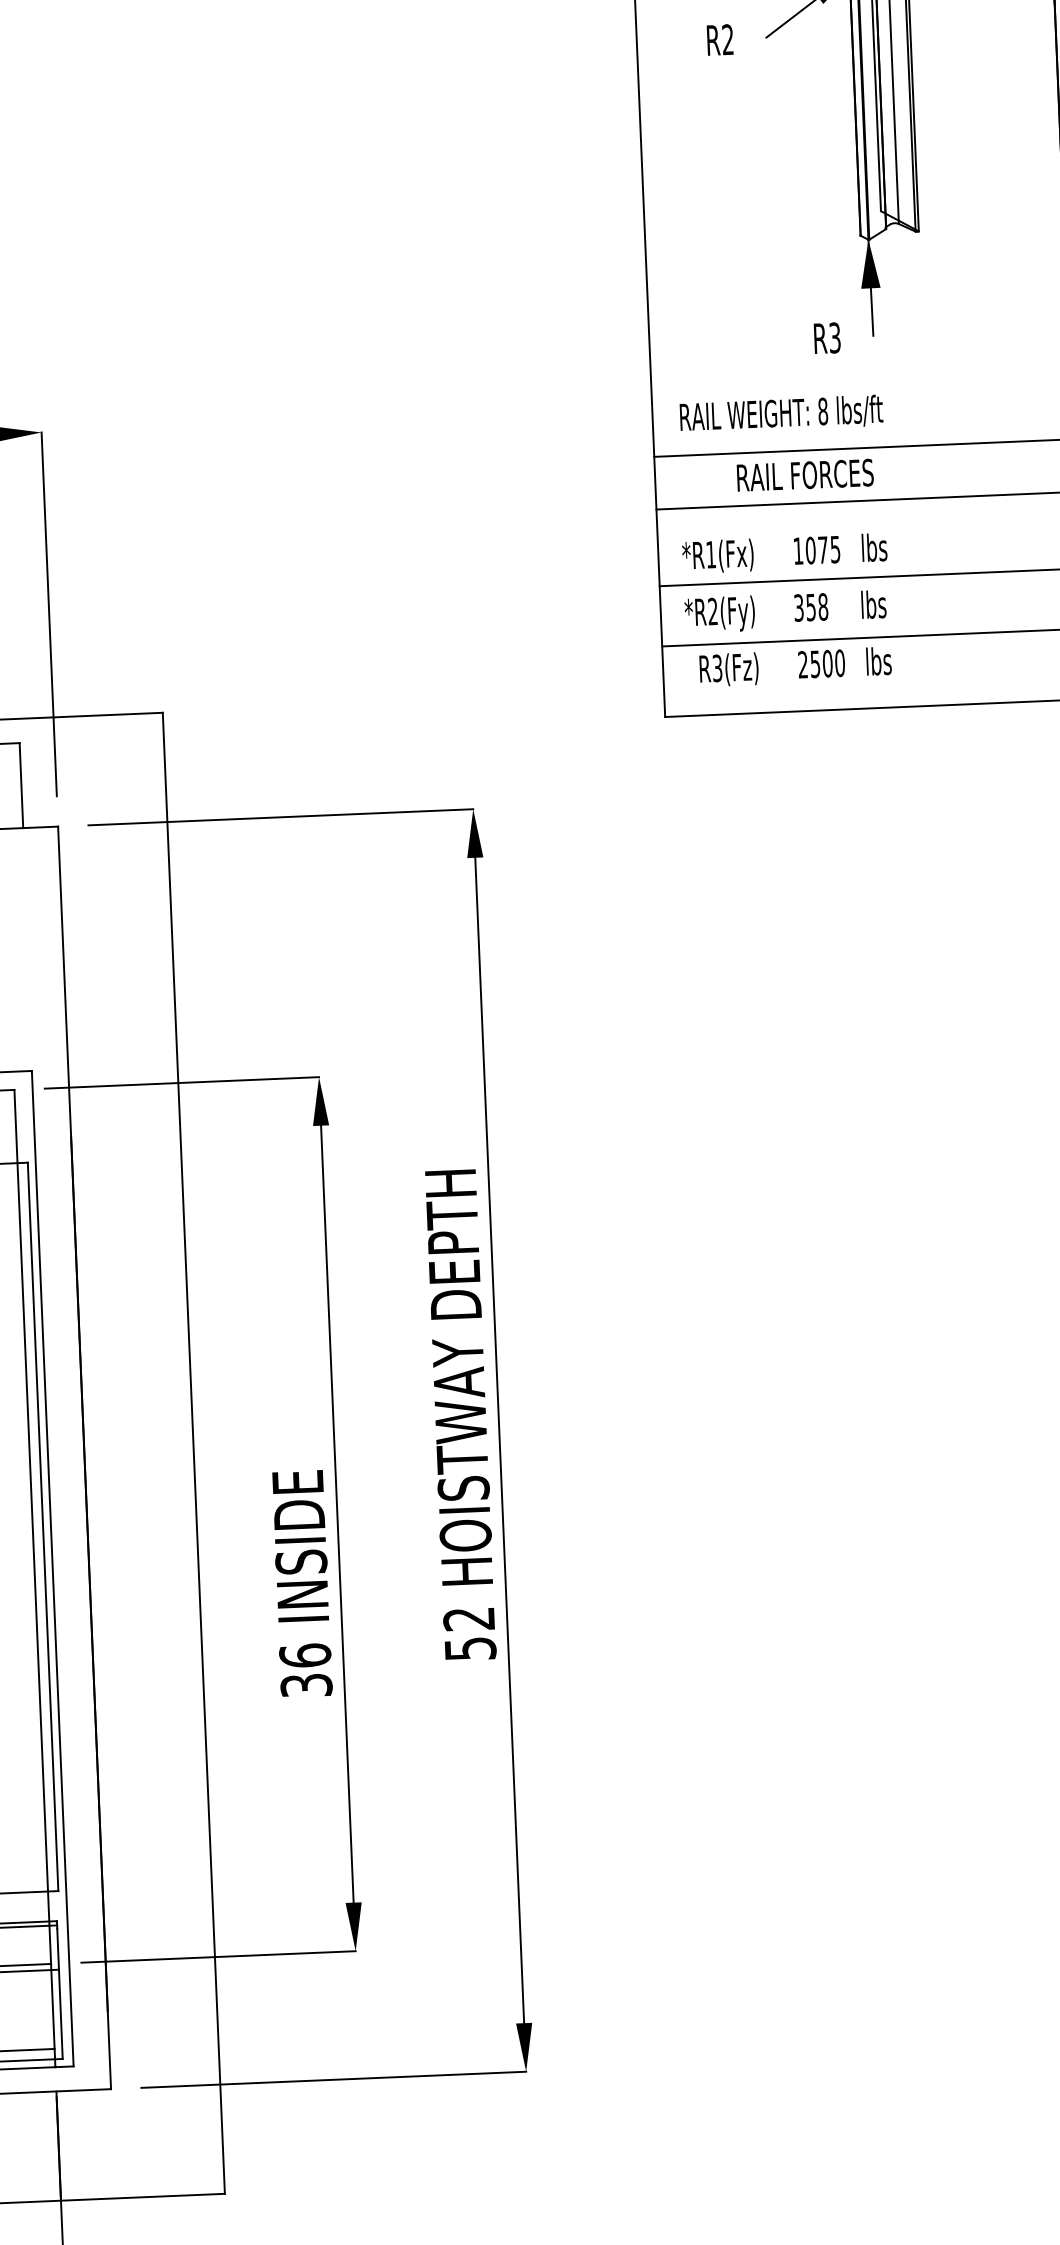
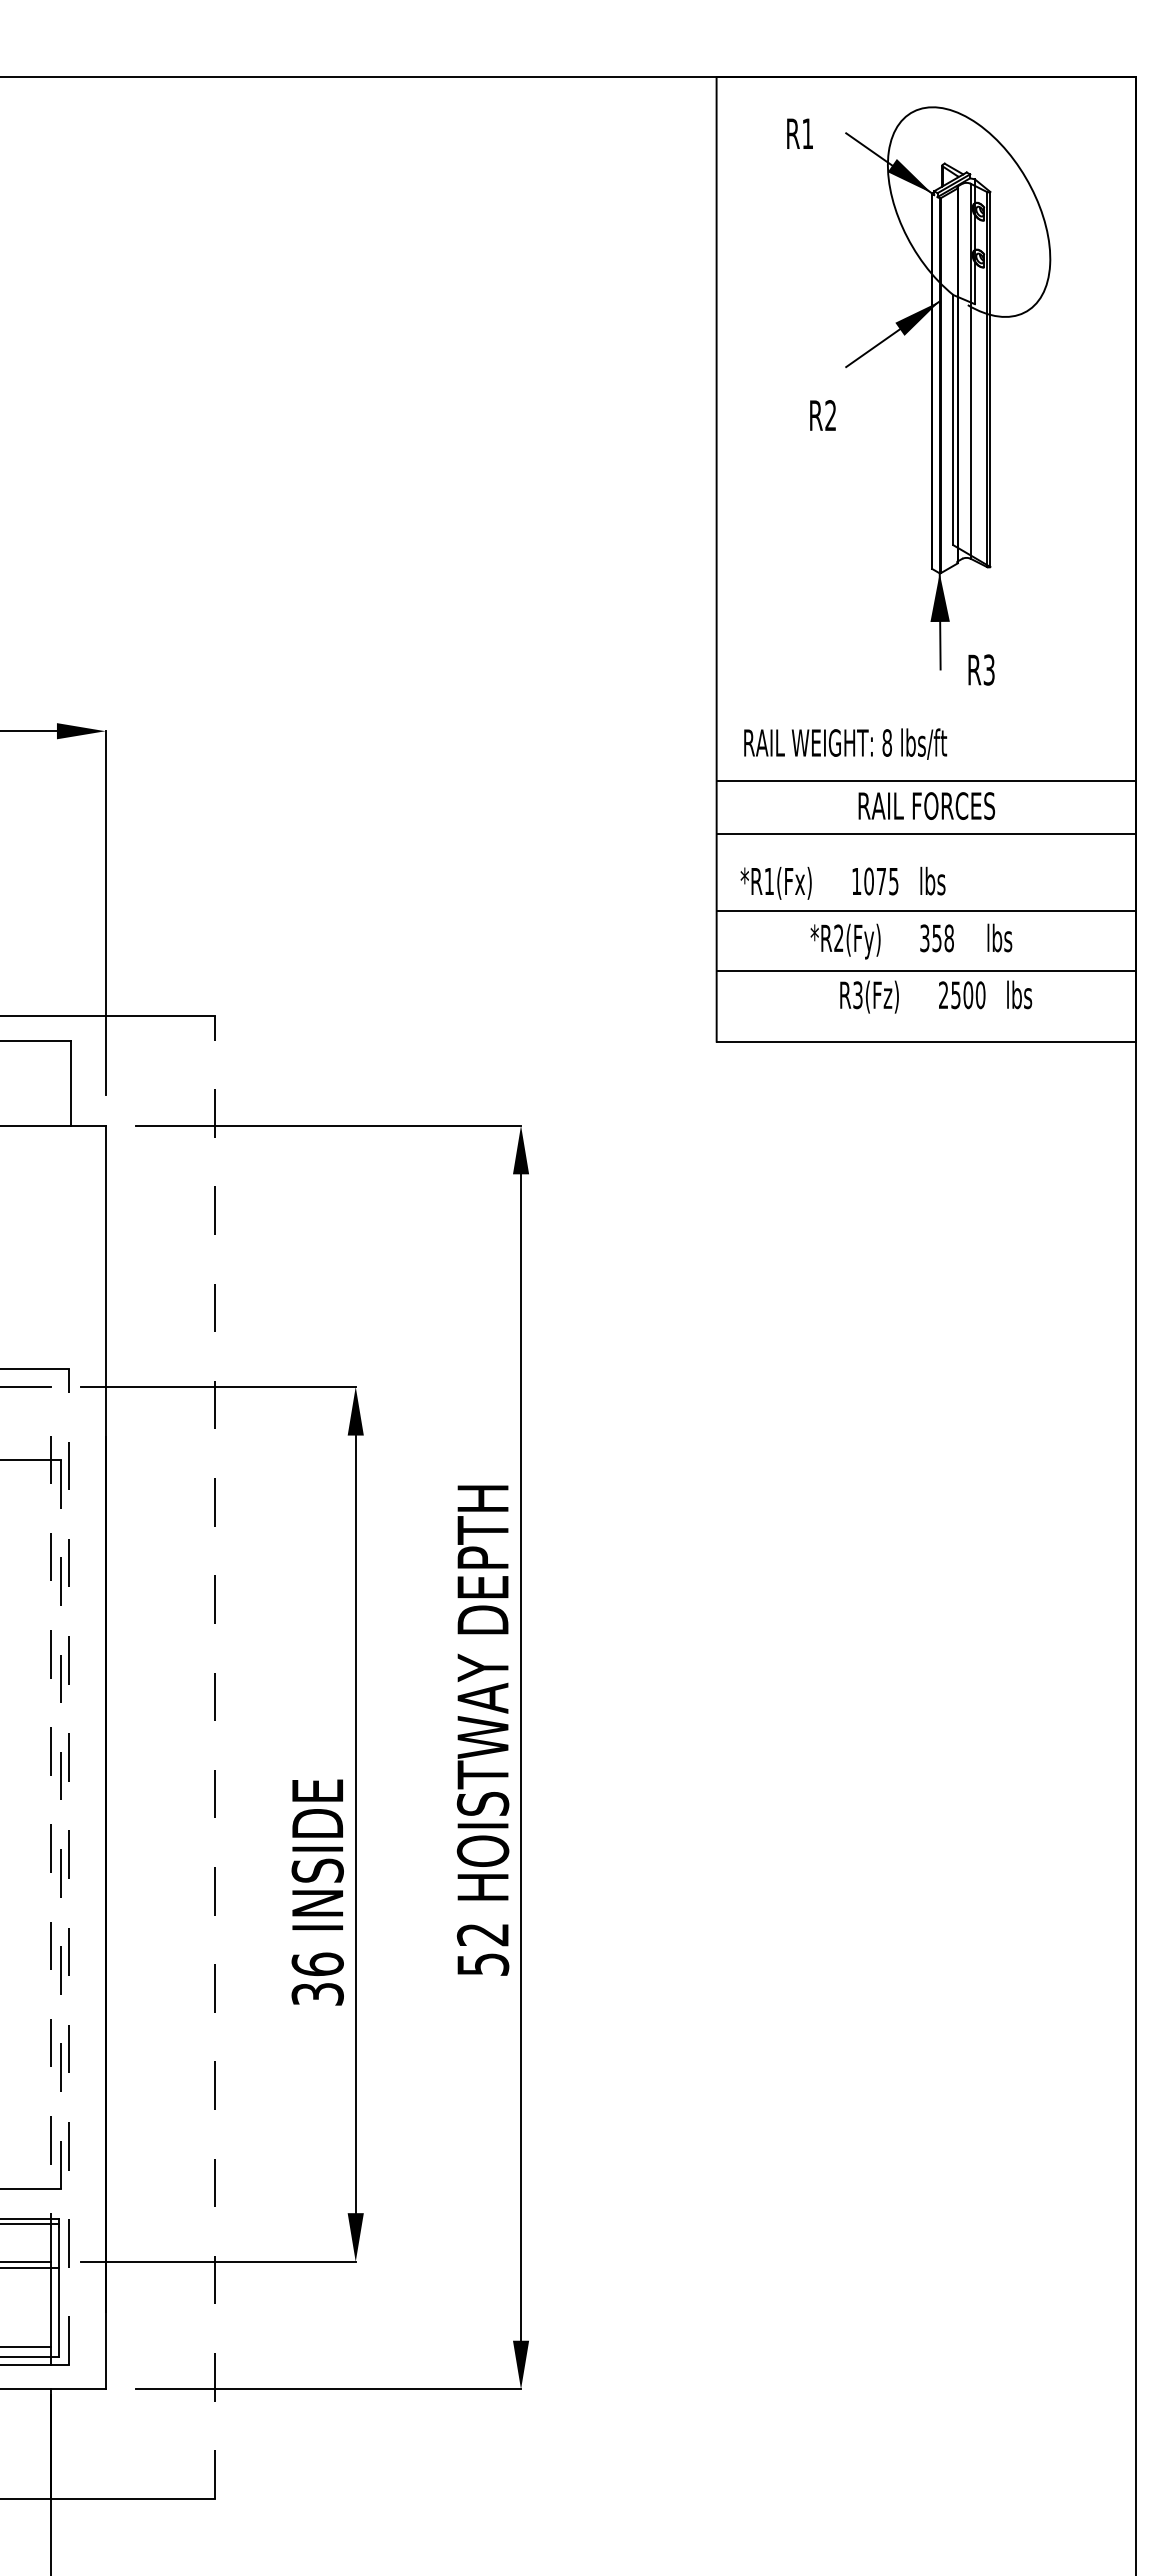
text: (719, 40) -> (822, 415), moved
text: (827, 337) -> (981, 669), moved
text: (804, 474) -> (926, 805), moved
text: (785, 611) -> (911, 941), moved
text: (796, 666) -> (936, 996), moved
line: (193, 1453) -> (214, 1757), solid -> dashed
line: (32, 1526) -> (50, 1823), solid -> dashed
line: (43, 1526) -> (61, 1824), solid -> dashed
line: (53, 1568) -> (69, 1866), solid -> dashed

